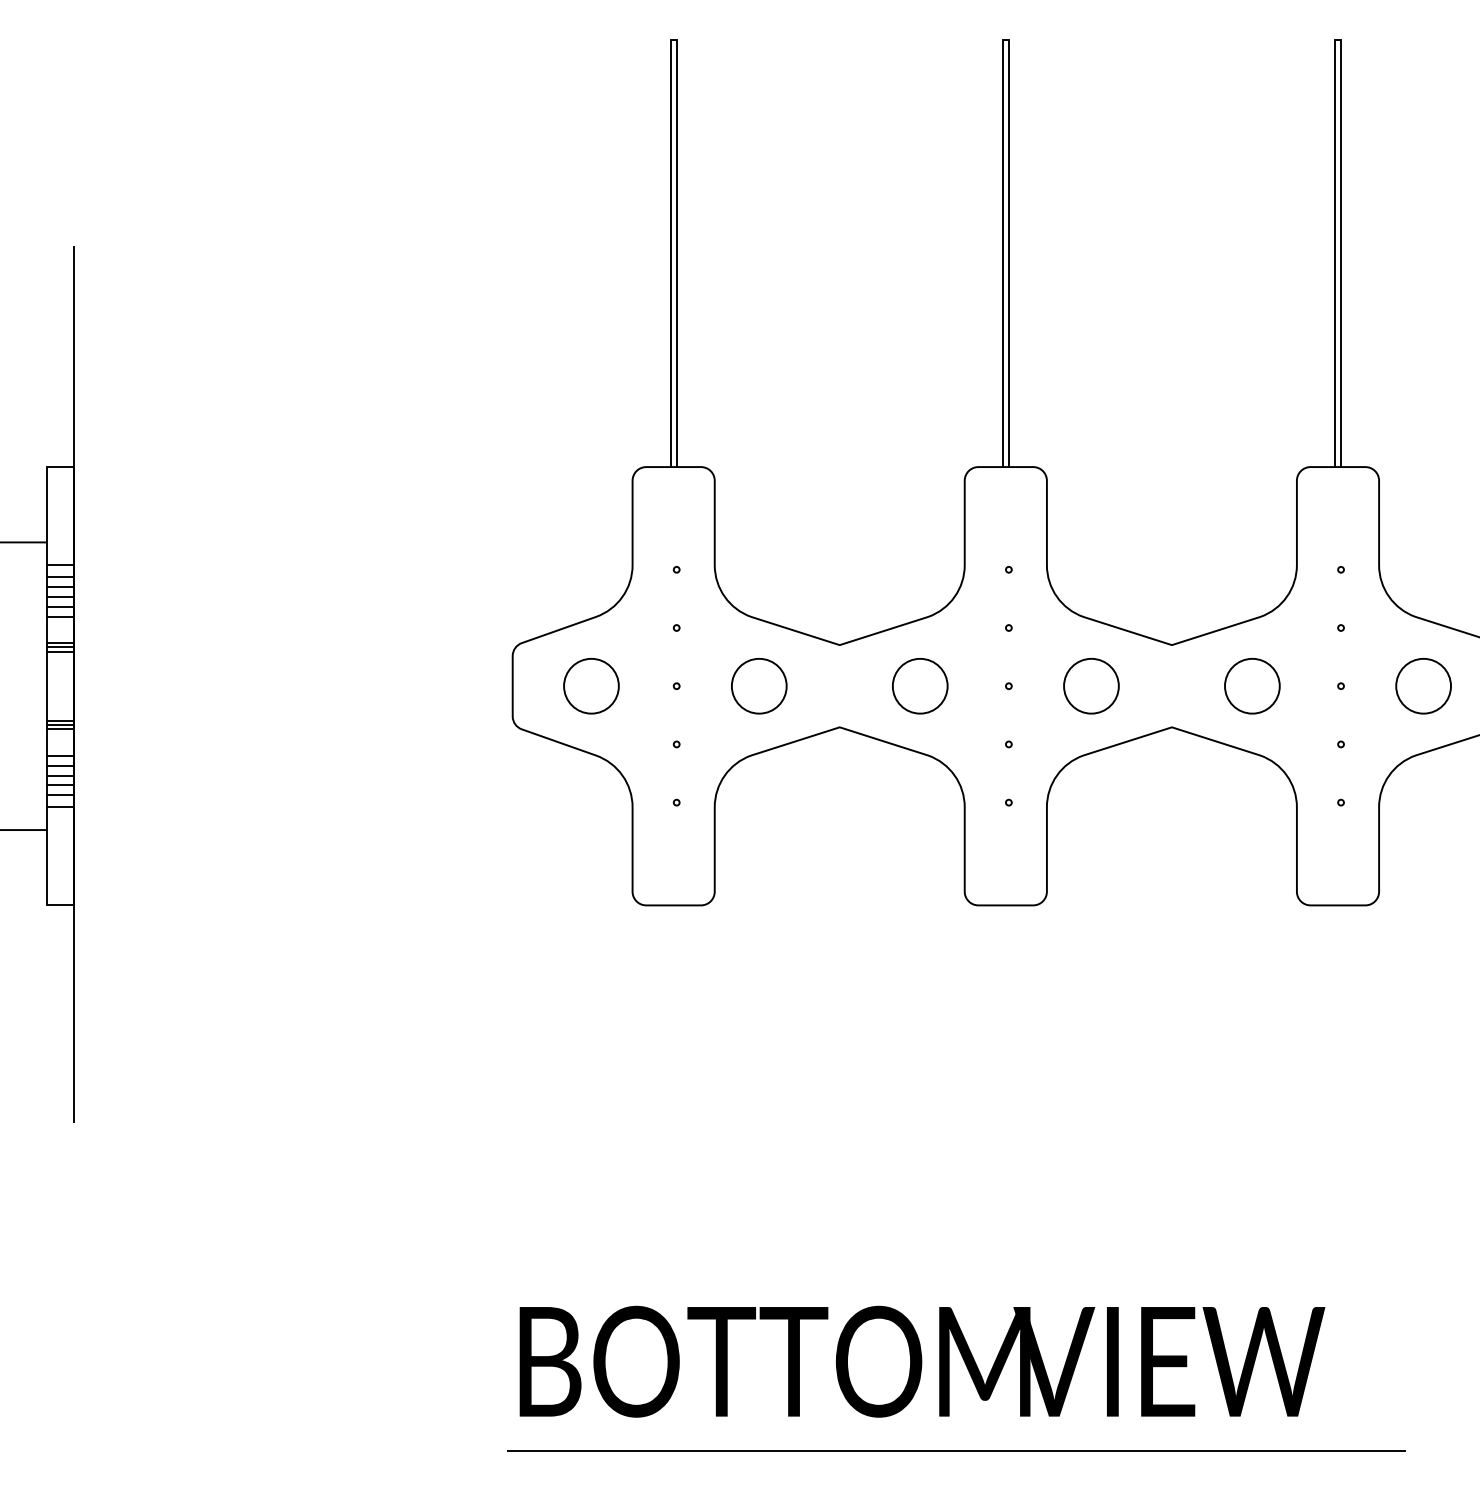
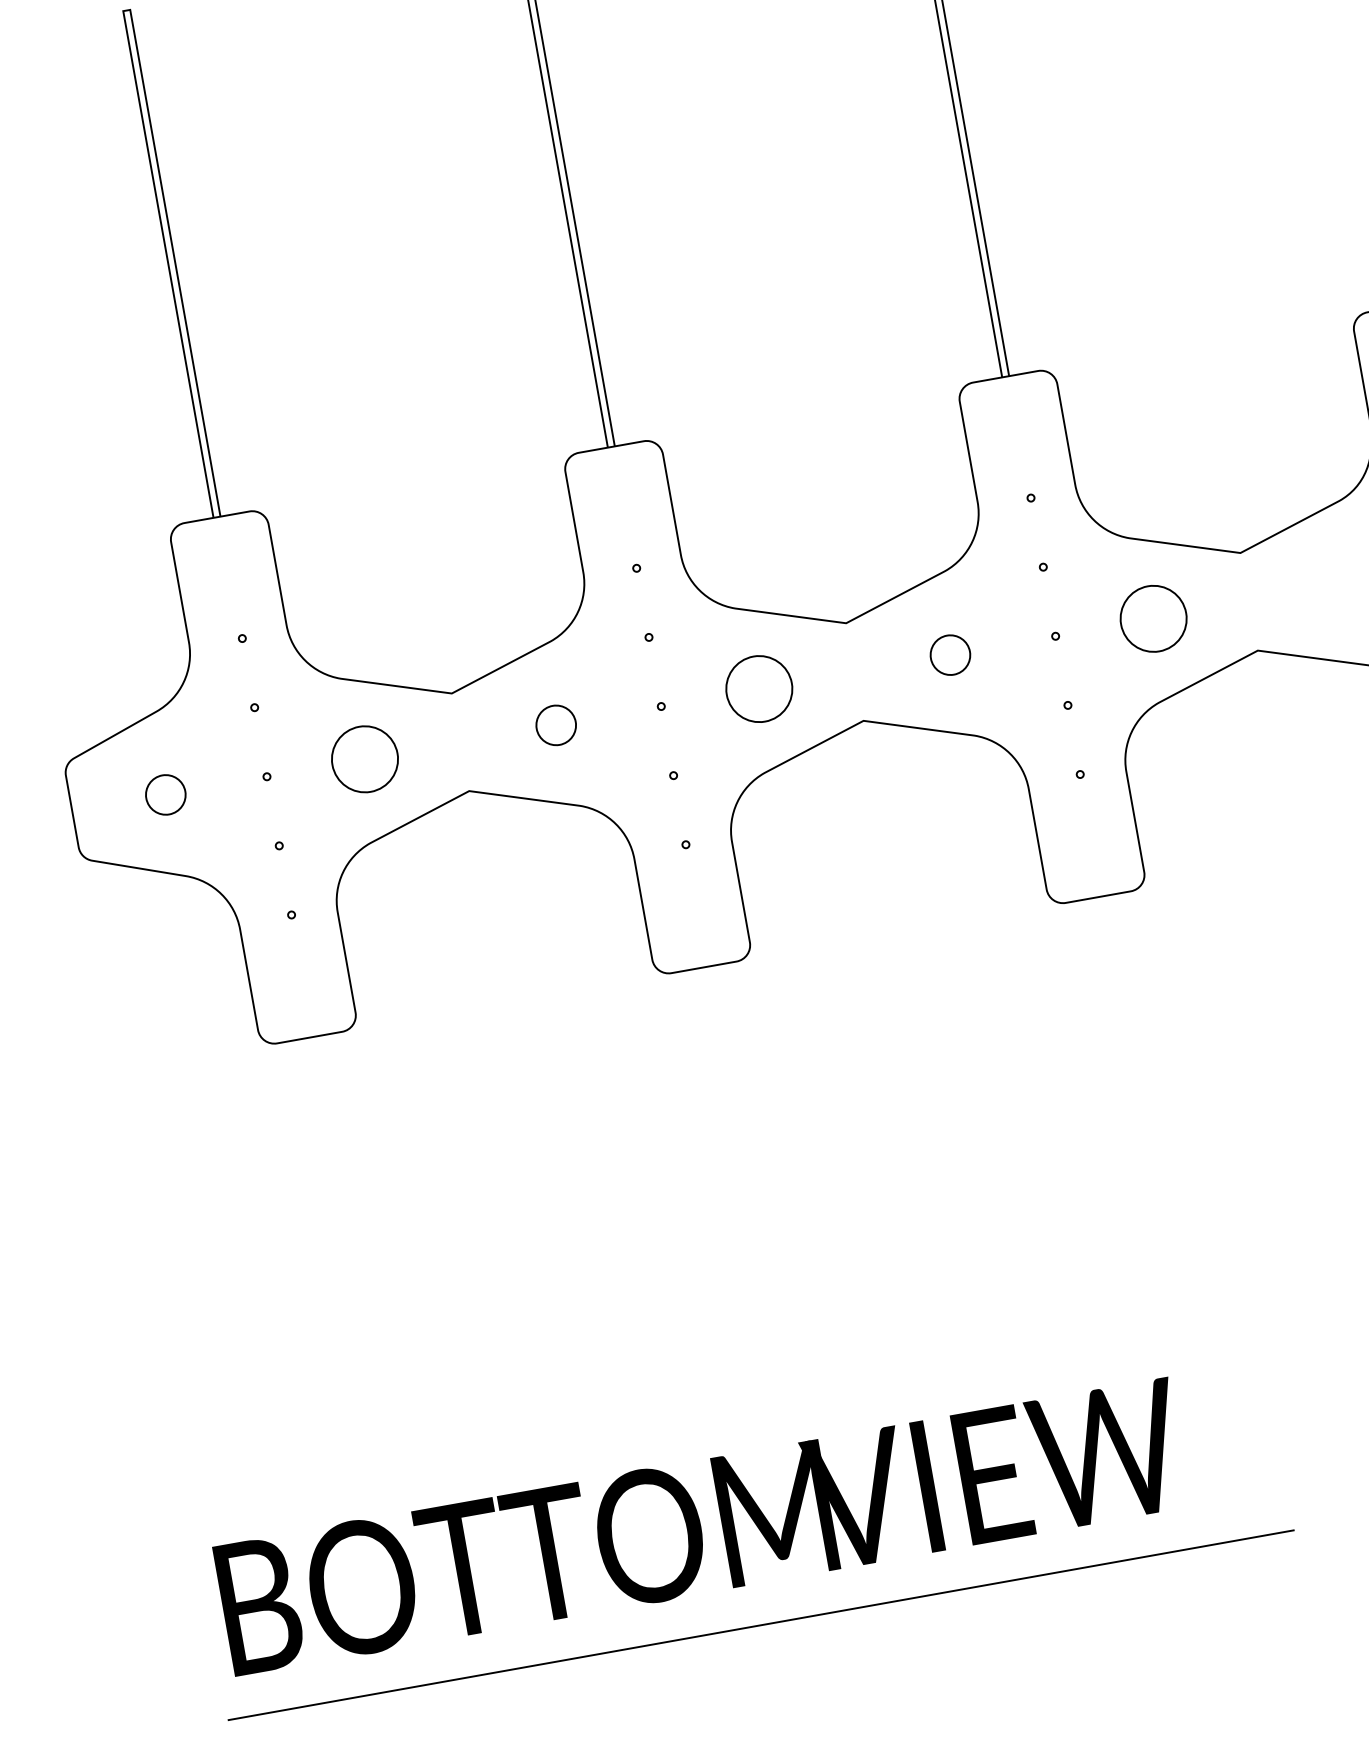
part: (591, 686) -> (165, 795), size x0.6
part: (920, 686) -> (556, 725), size x0.6
part: (1252, 686) -> (950, 655), size x0.6

